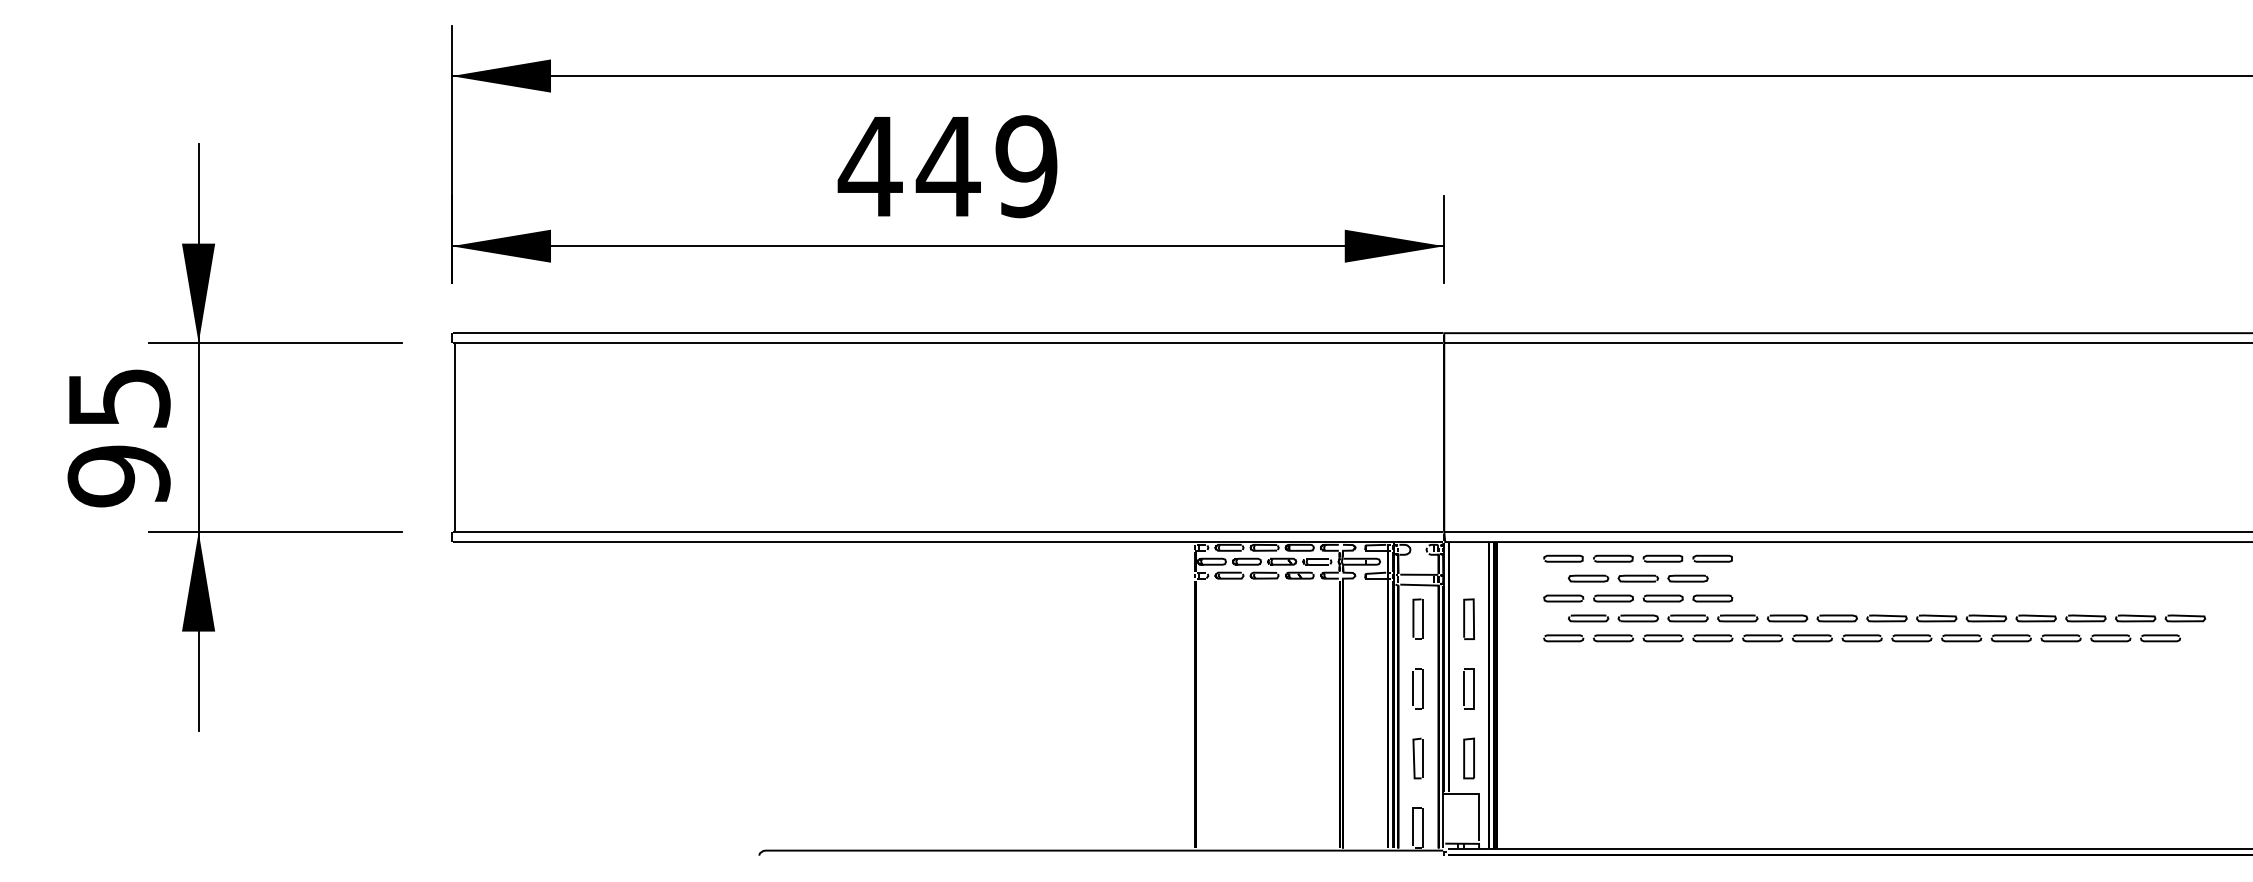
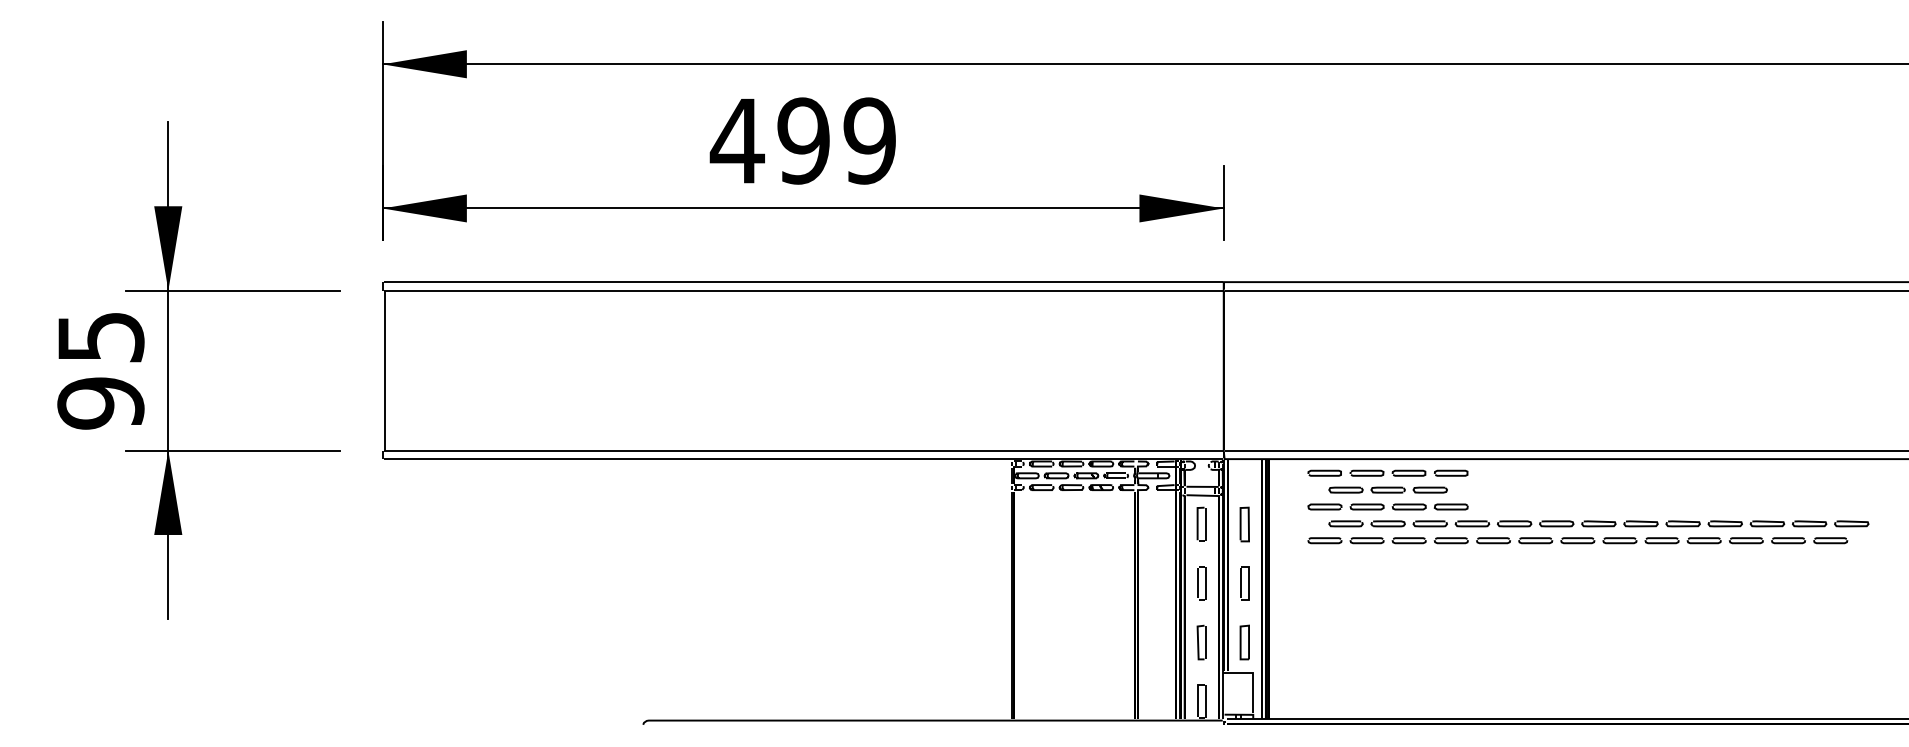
text: (948, 166) -> (803, 140), 449 -> 499

